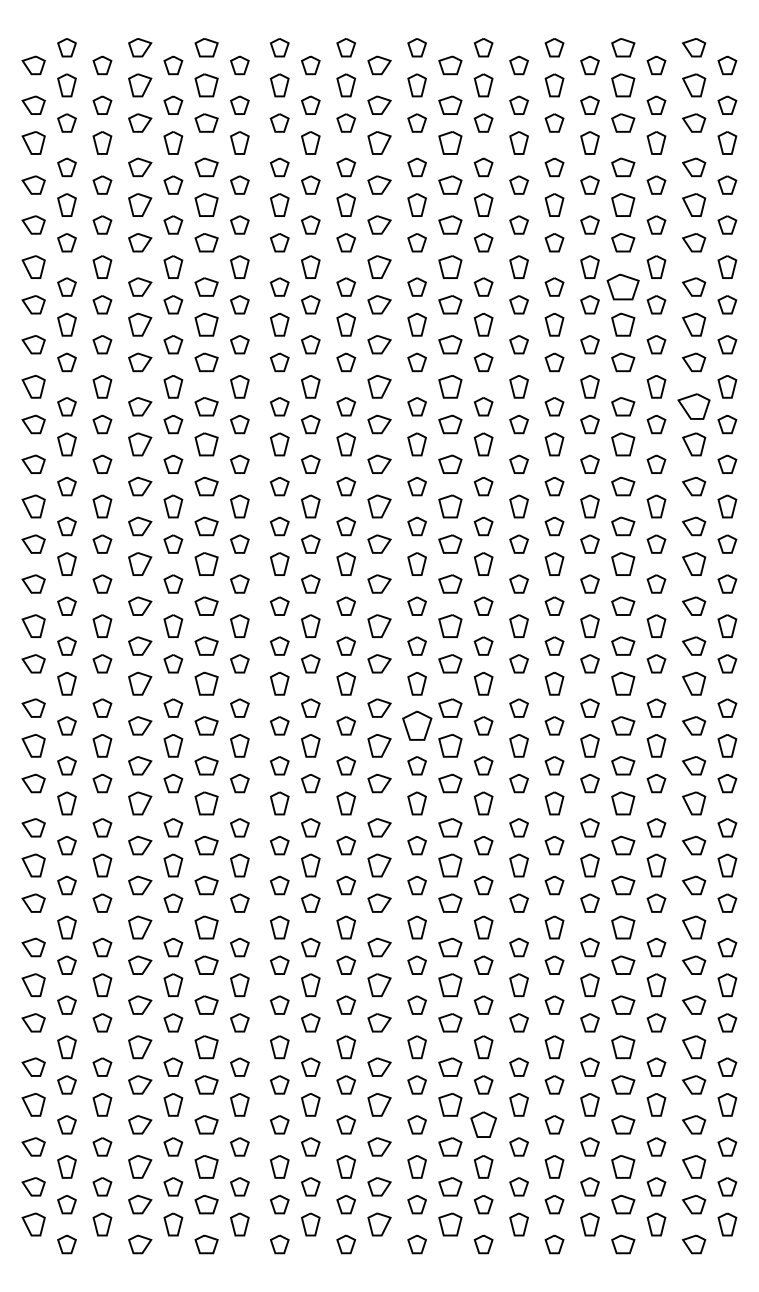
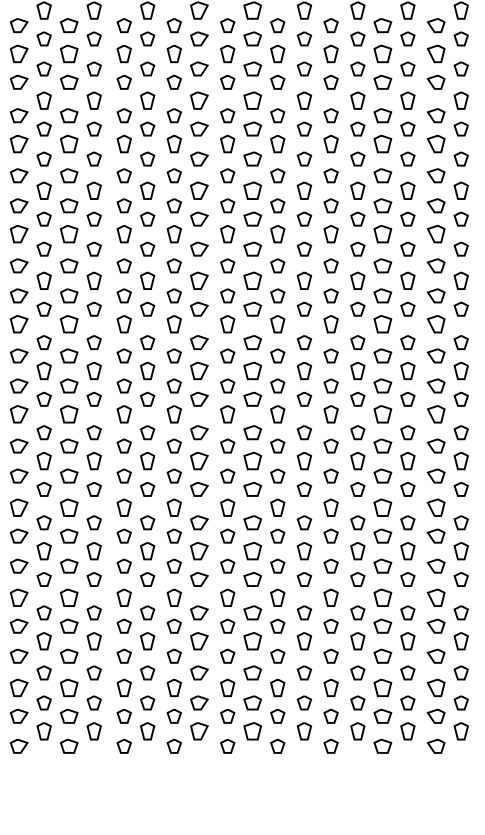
part: (623, 286) -> (383, 25), size x0.71
part: (694, 406) -> (436, 115), size x0.71
part: (416, 725) -> (227, 355), size x0.62
part: (483, 1124) -> (277, 655), size x0.71

